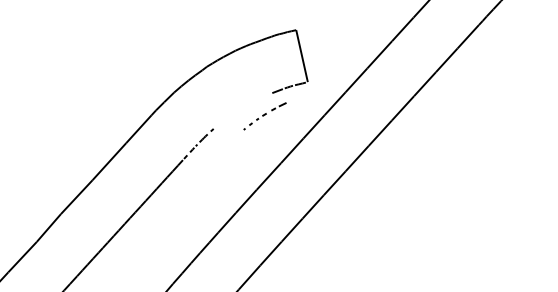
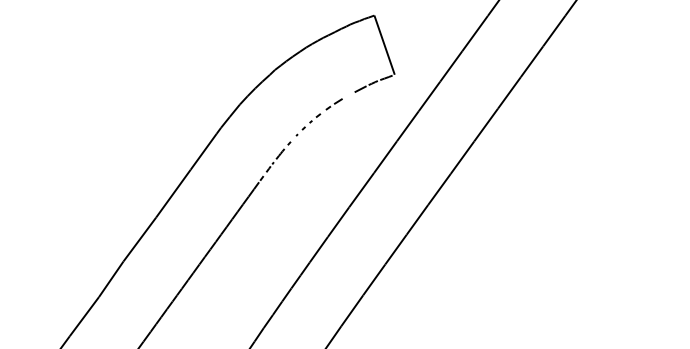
part: (264, 116) -> (318, 117), moved

